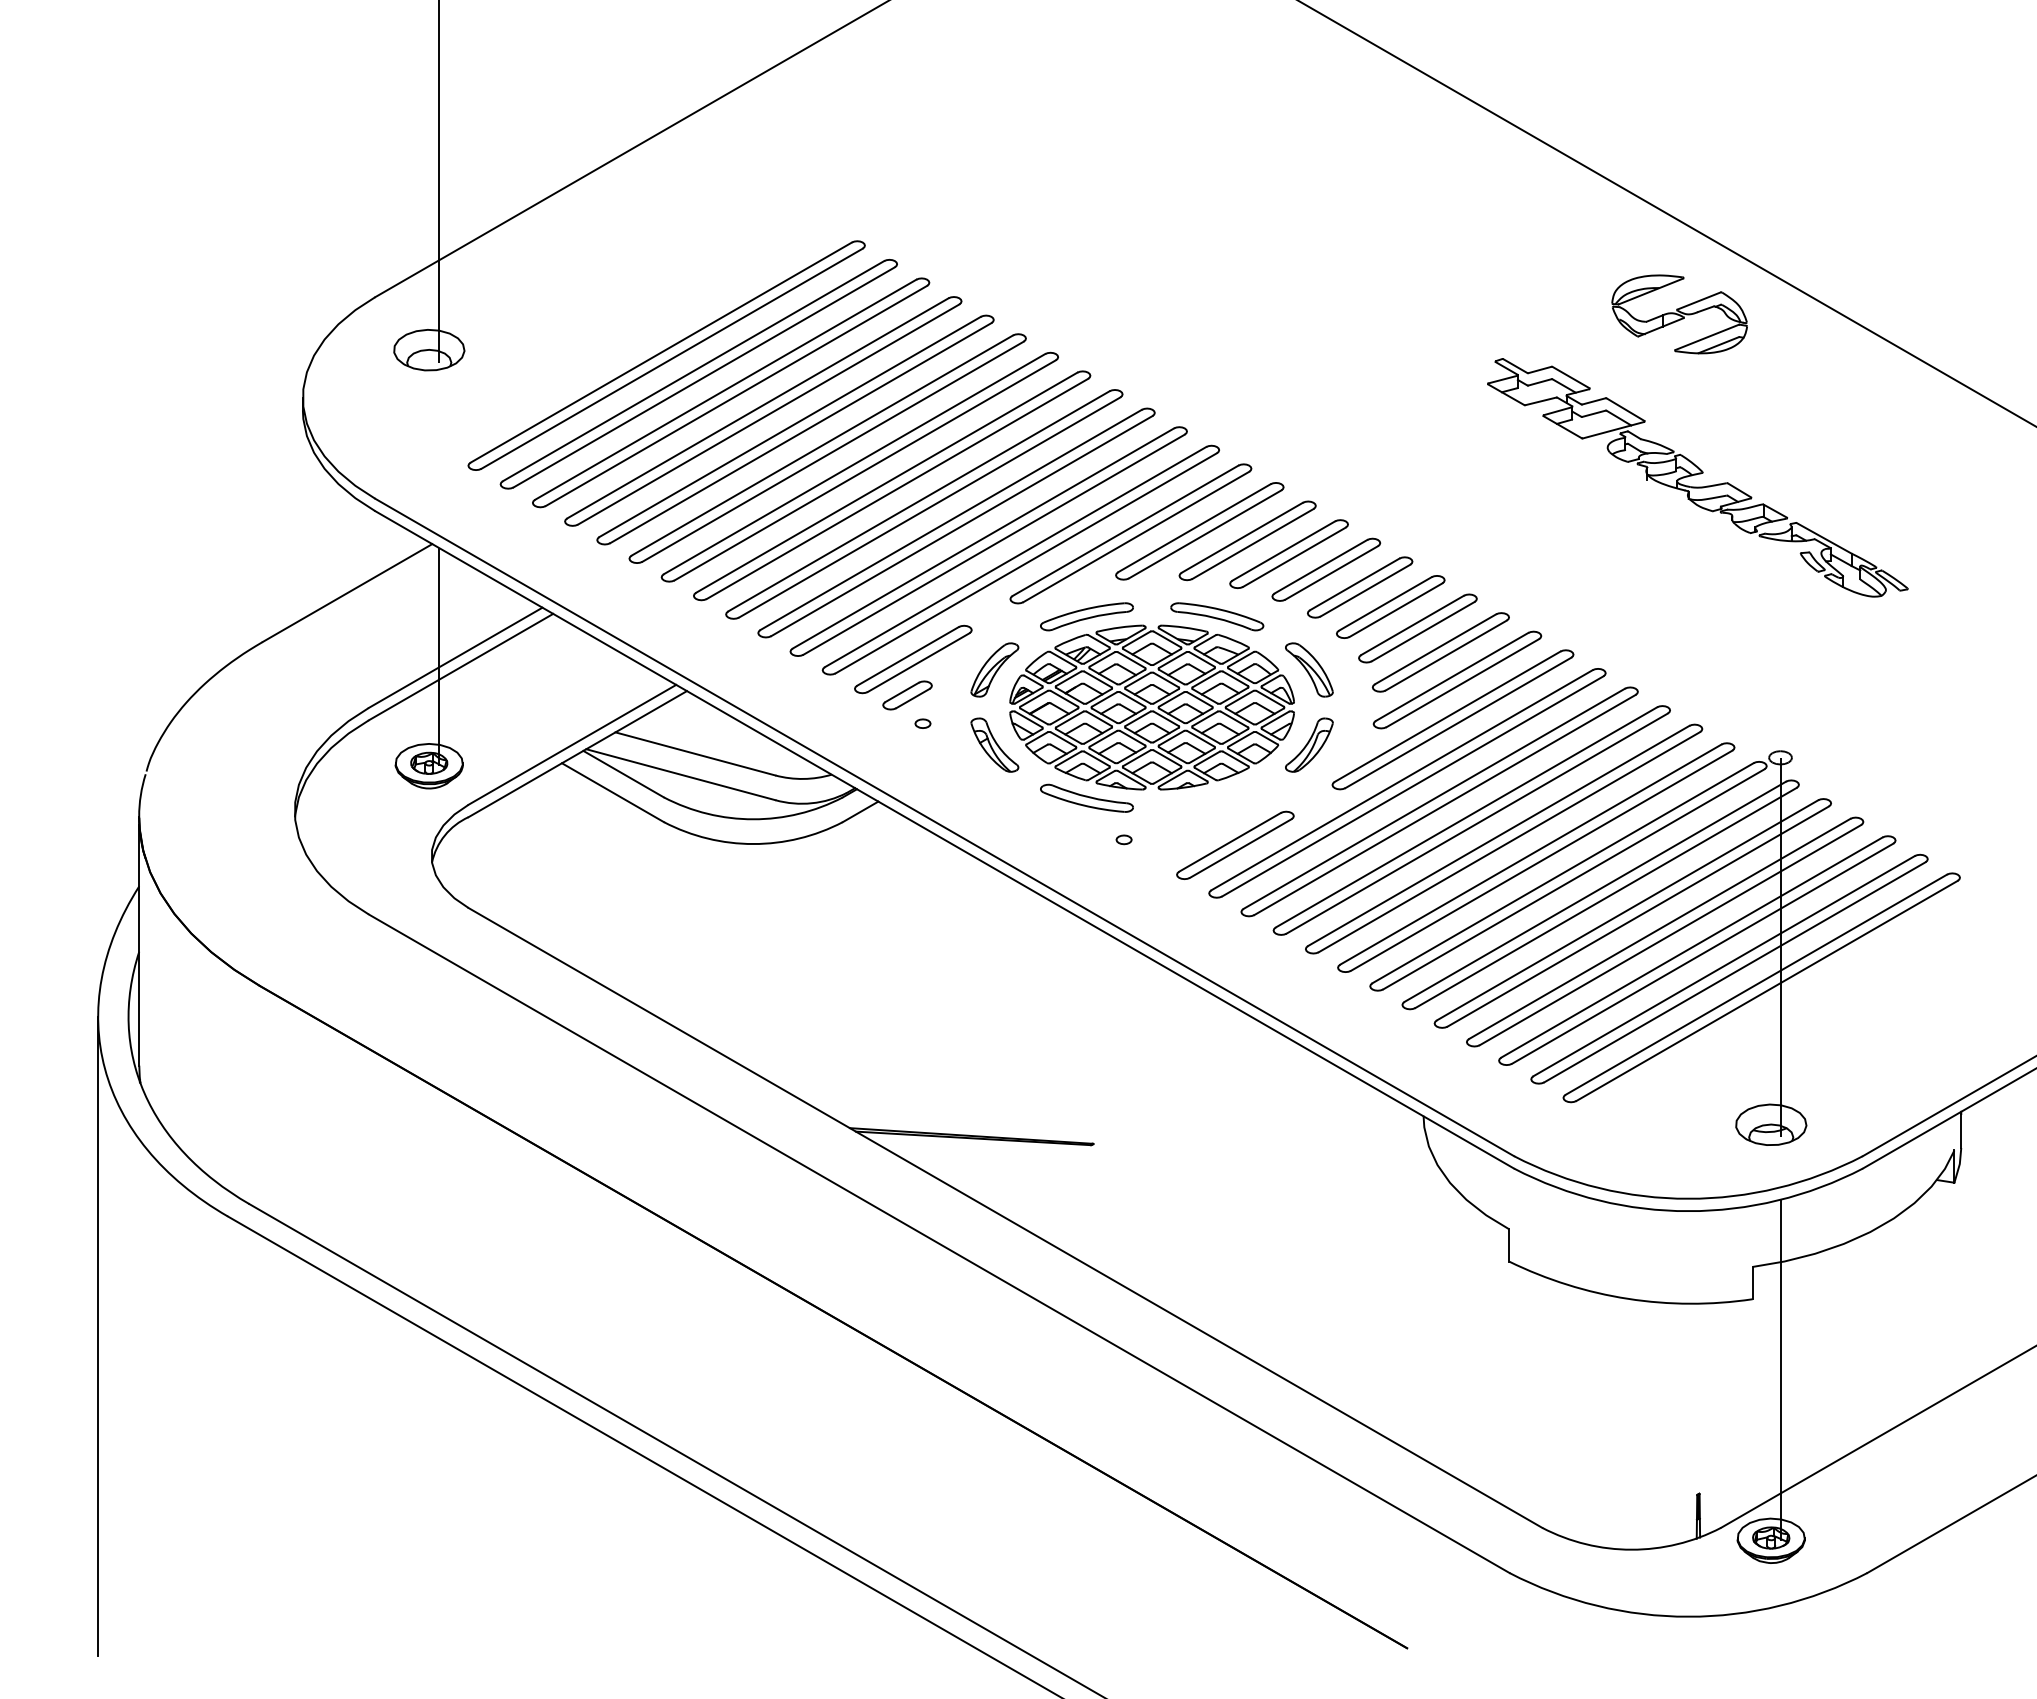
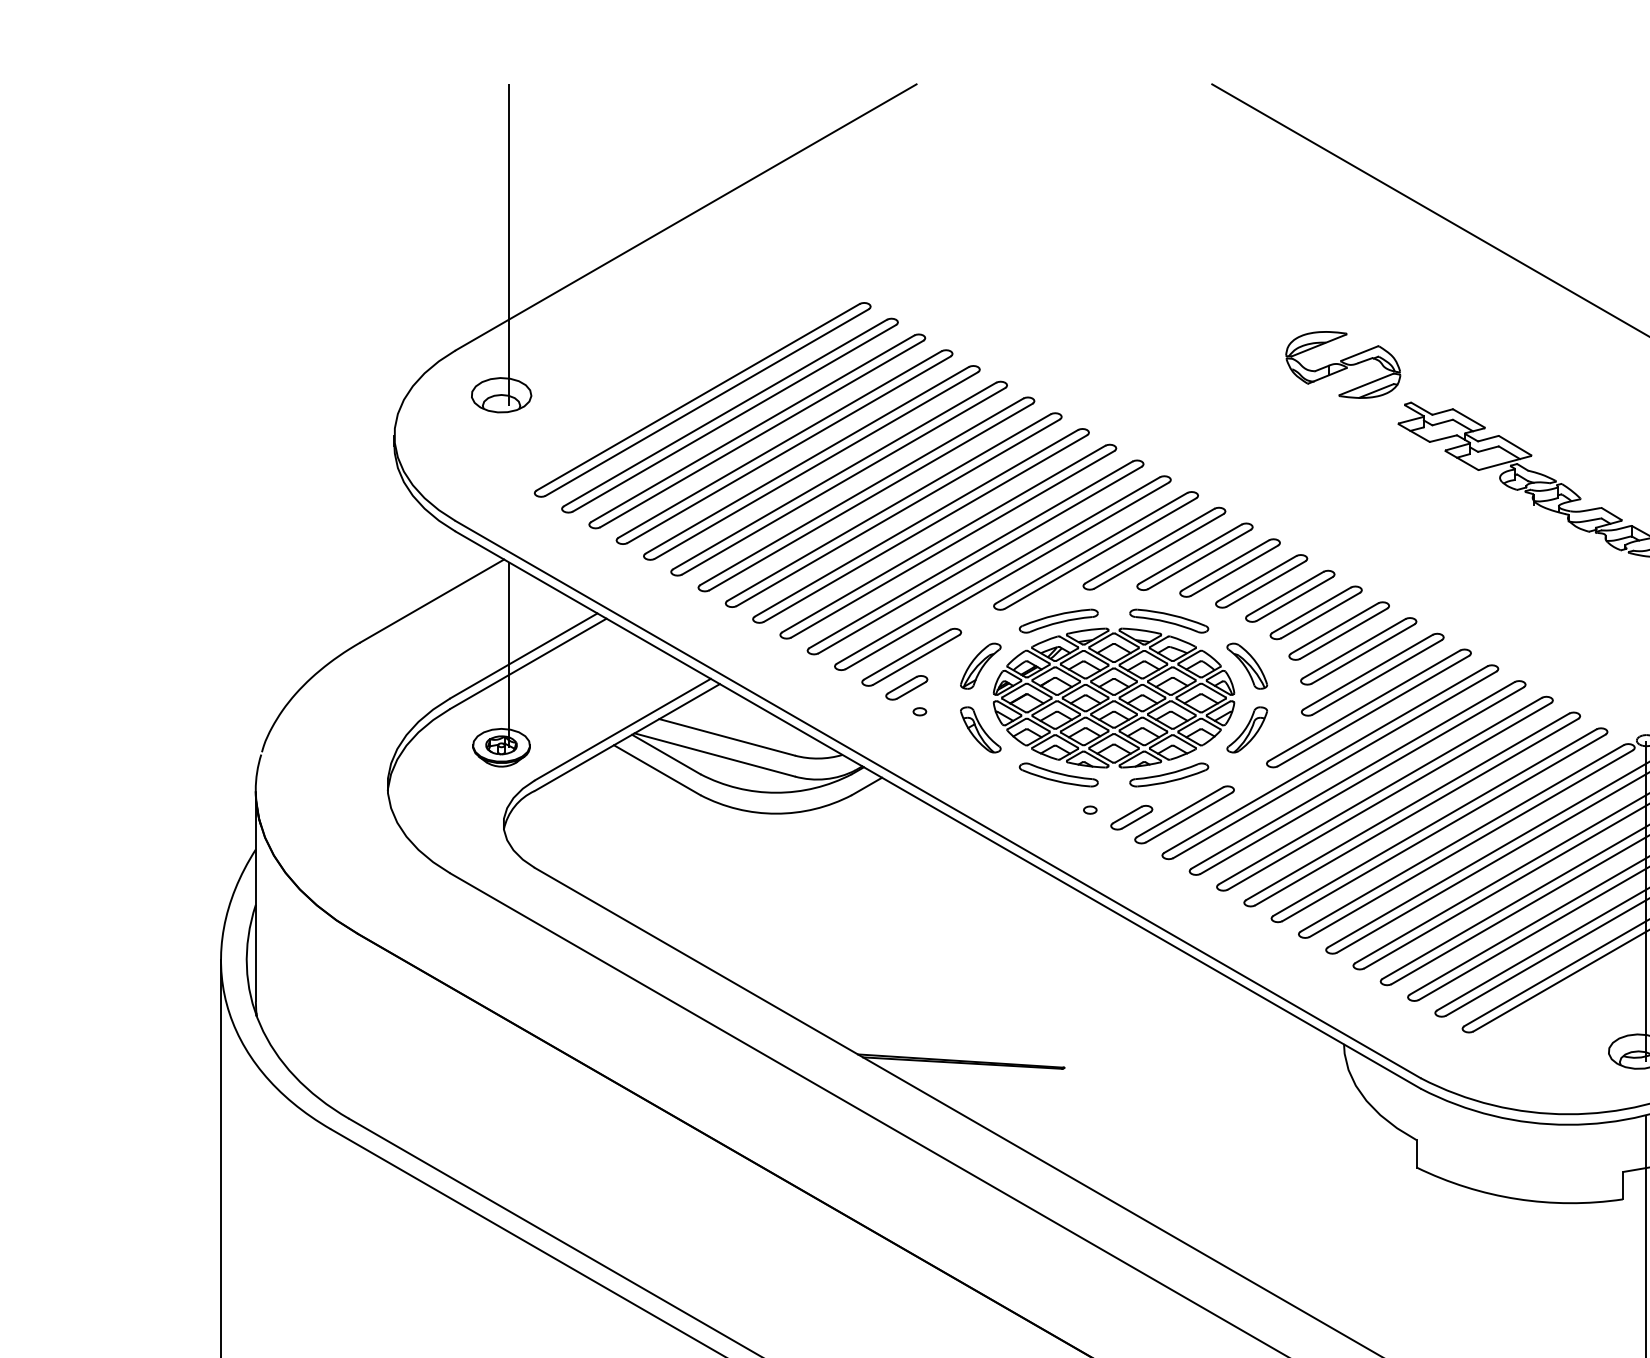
part: (1679, 314) -> (1343, 365), moved
part: (1217, 797) -> (1169, 774), added
part: (1172, 848) -> (1131, 817), added

